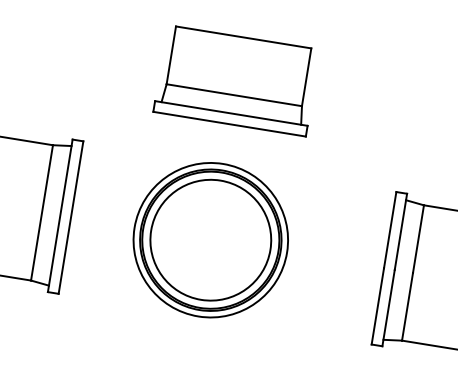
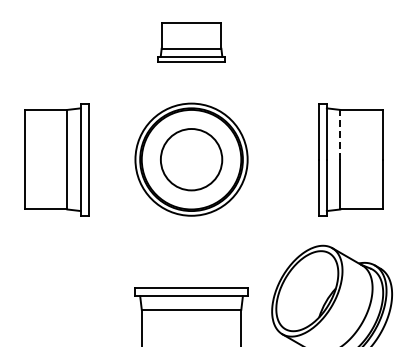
part: (236, 80) -> (191, 42), size x0.6
line: (418, 238) -> (340, 134), solid -> dashed
circle: (210, 239) -> (191, 159), size x0.7

